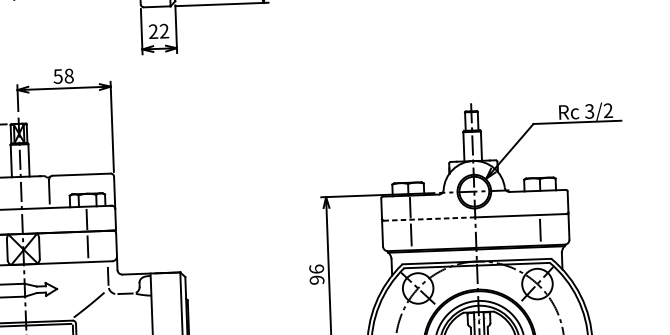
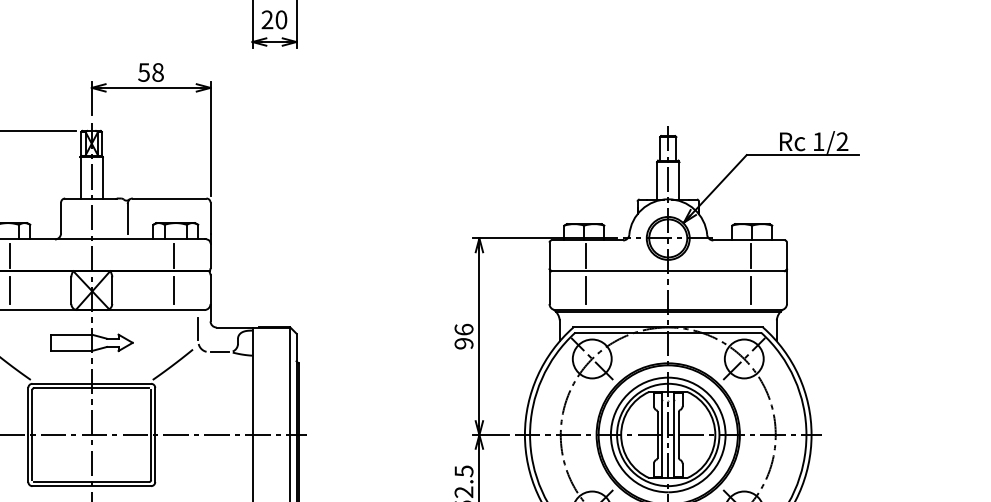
text: (164, 30) -> (281, 19), 22 -> 20
text: (589, 111) -> (818, 141), 3/2 -> 1/2
line: (539, 202) -> (750, 255), added
line: (428, 219) -> (608, 271), dashed -> solid

